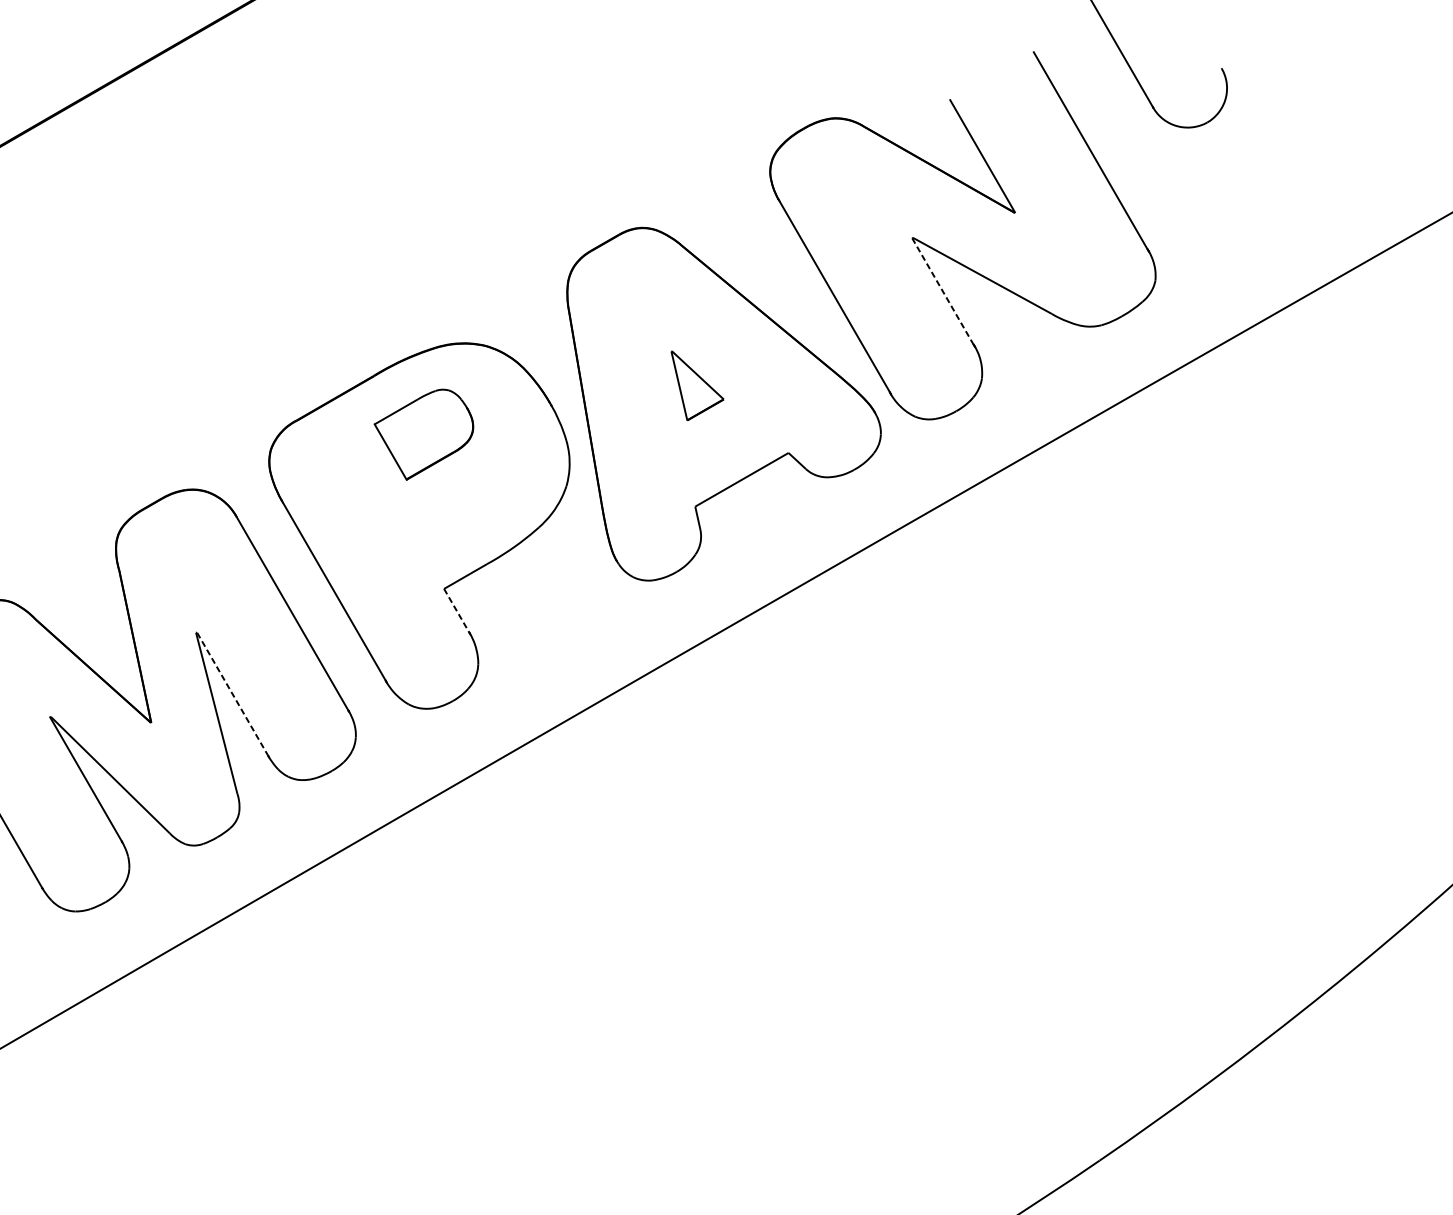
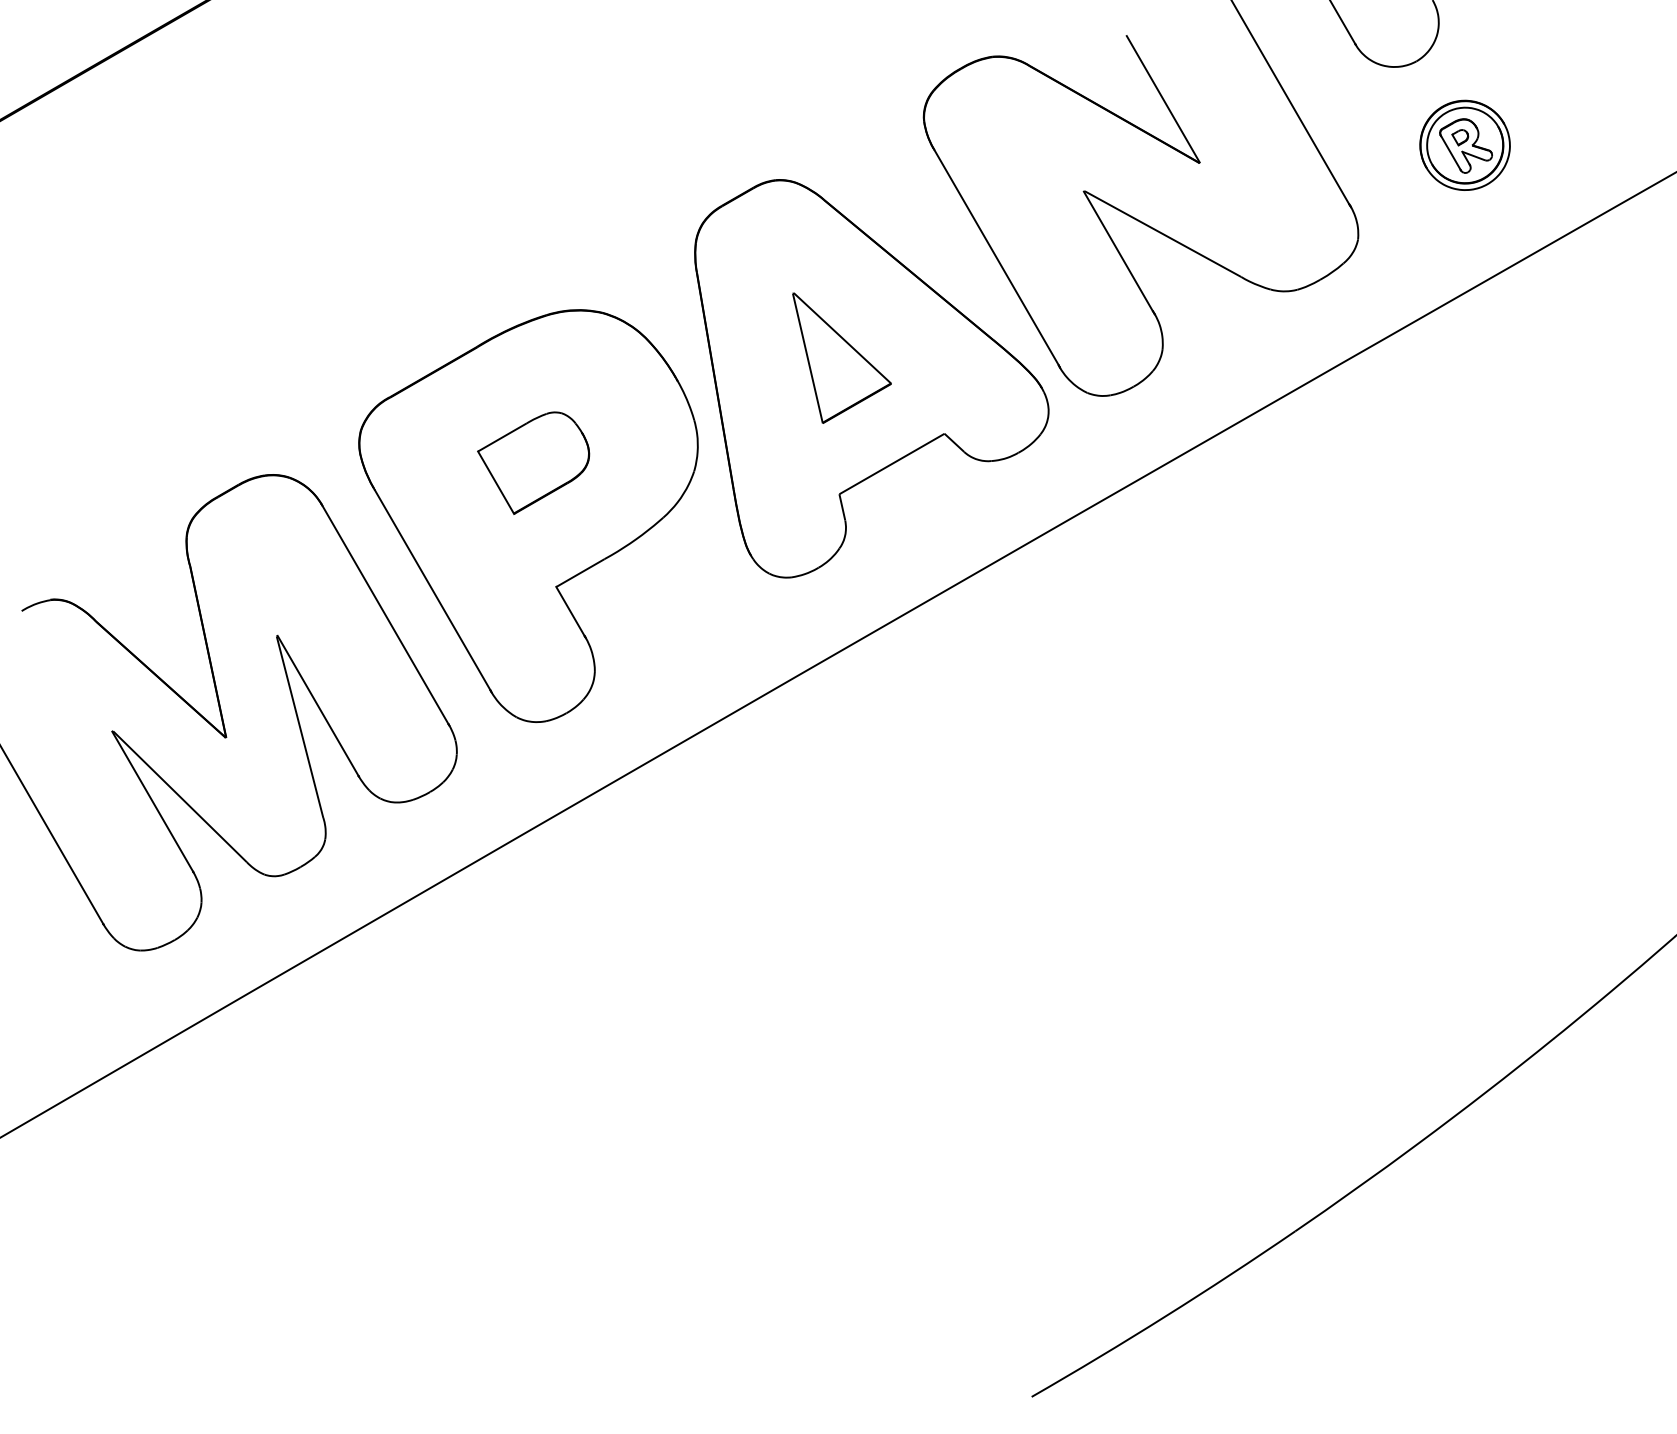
part: (1249, 196) -> (1464, 144), added
line: (942, 291) -> (1118, 251), dashed -> solid
part: (697, 385) -> (841, 357), size x1.67
part: (423, 434) -> (533, 462), moved
line: (456, 610) -> (570, 611), dashed -> solid
line: (233, 694) -> (318, 705), dashed -> solid

